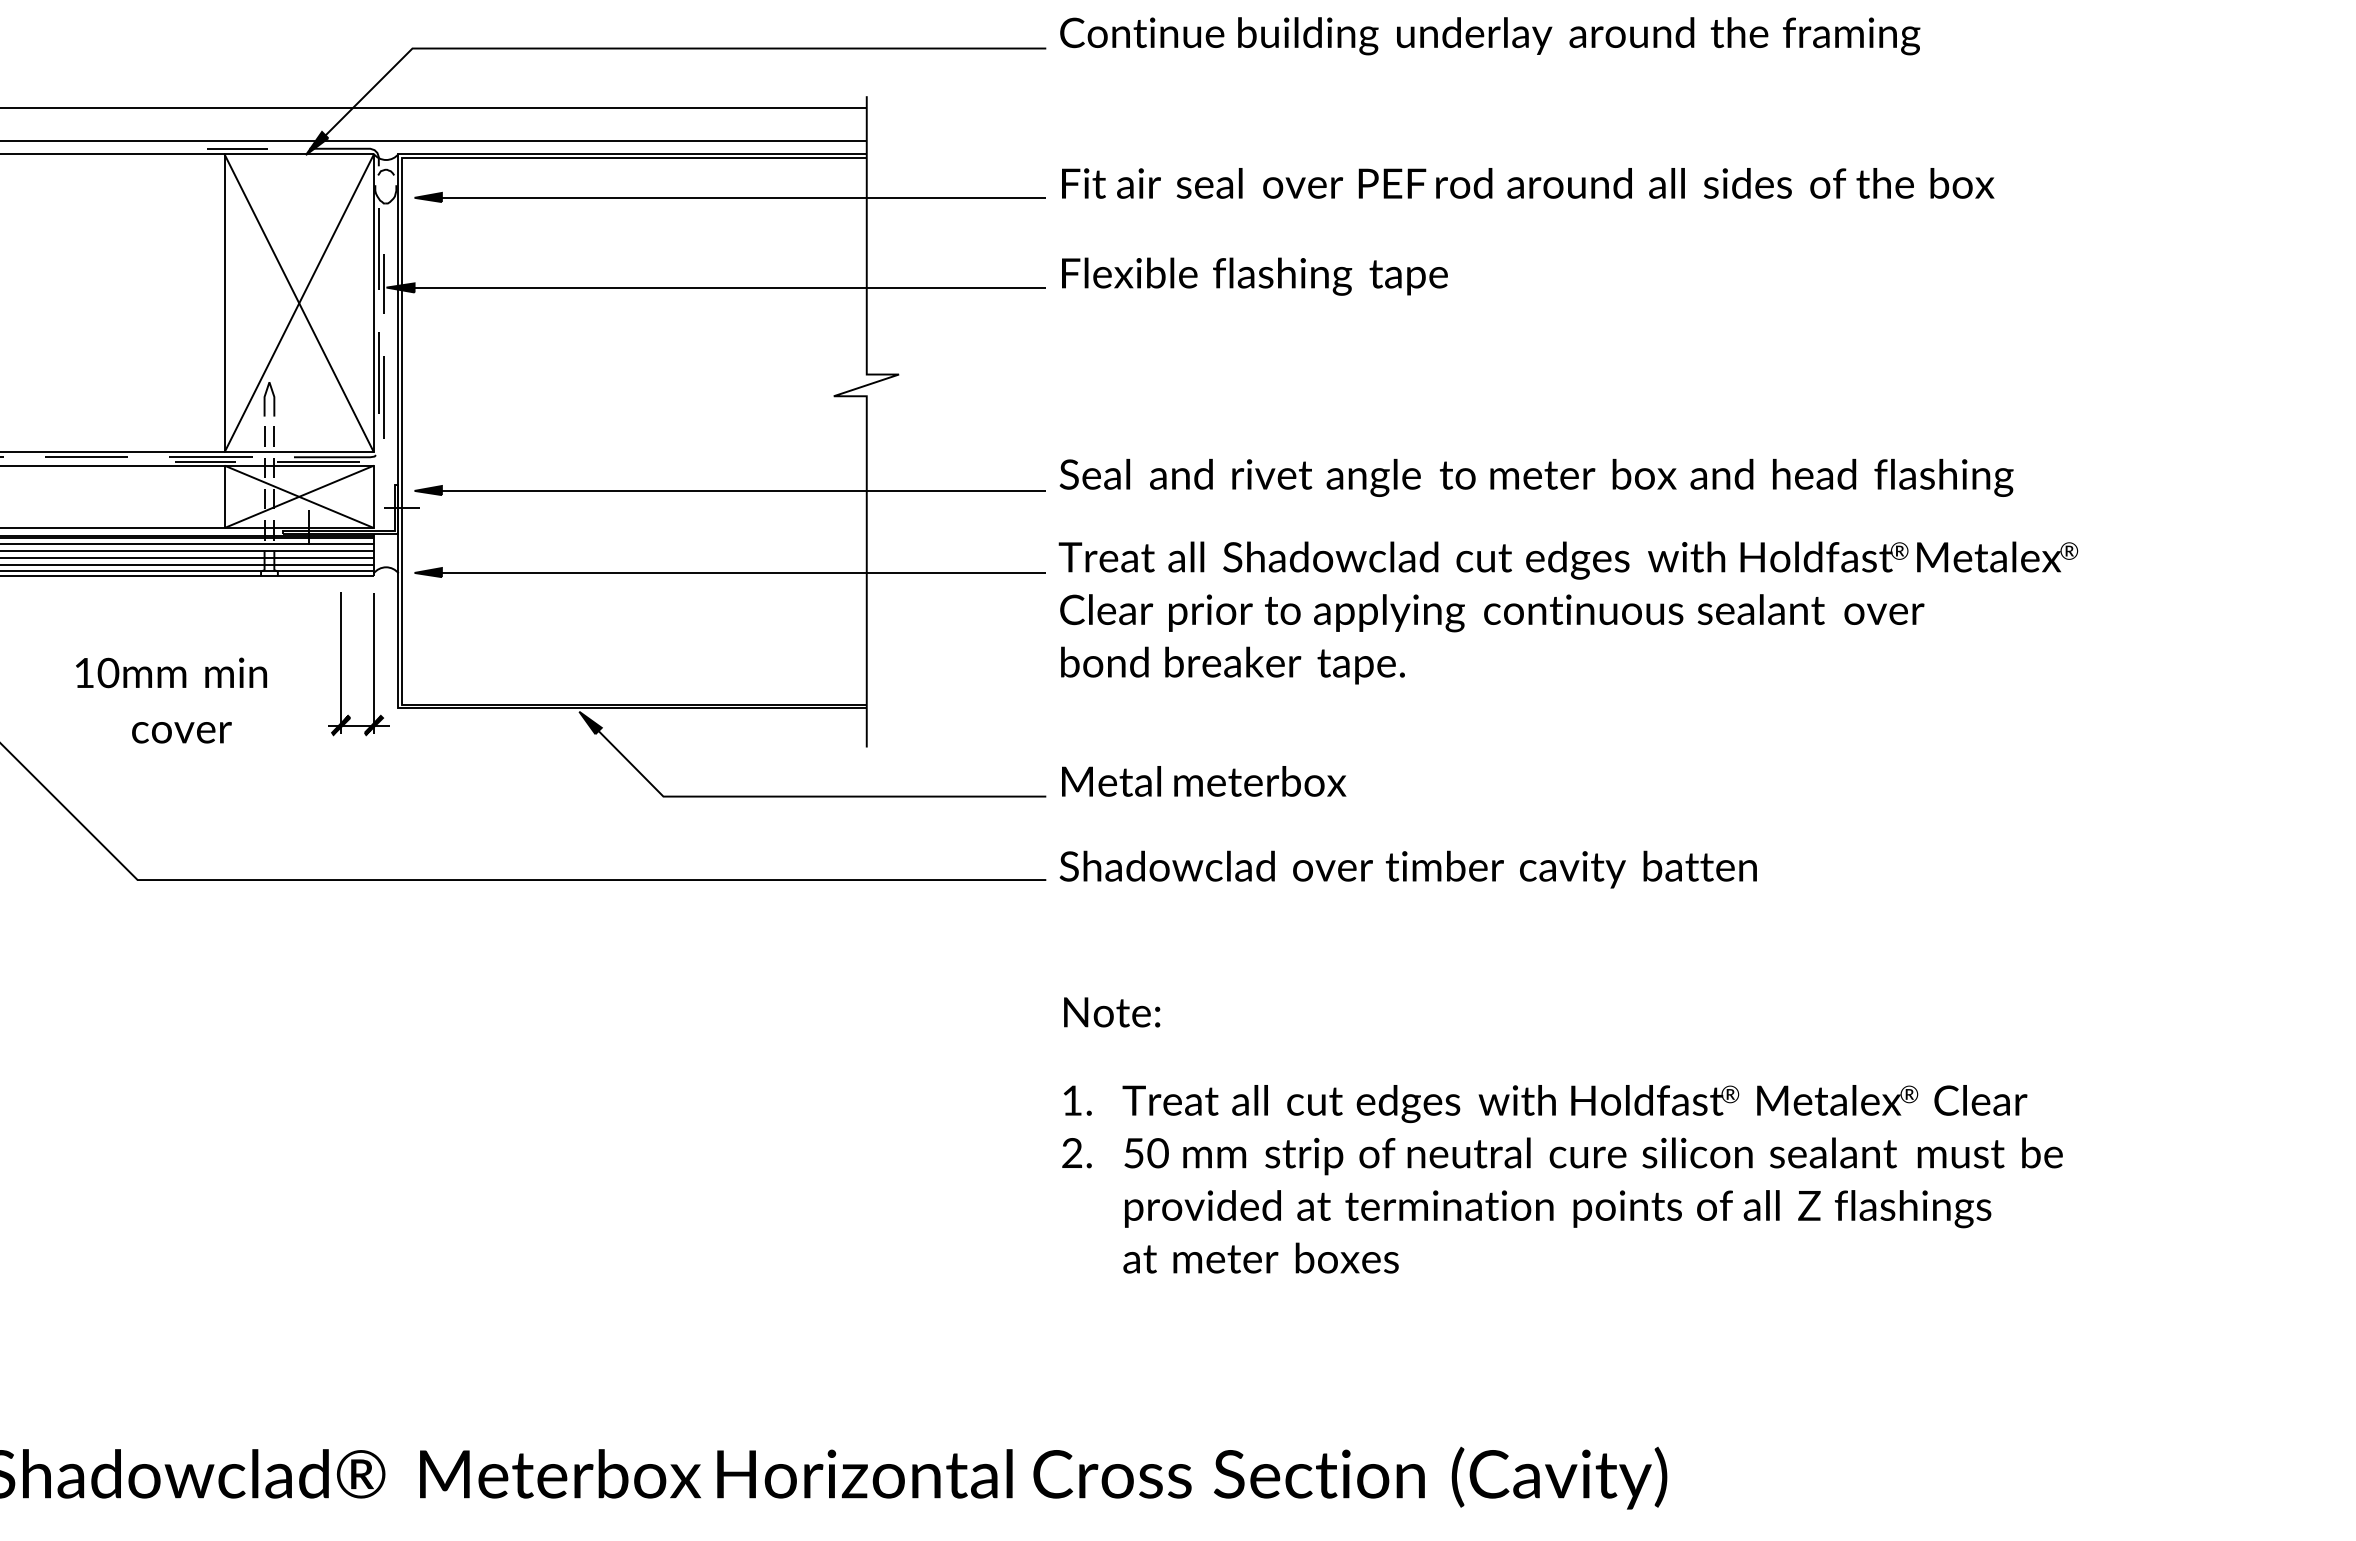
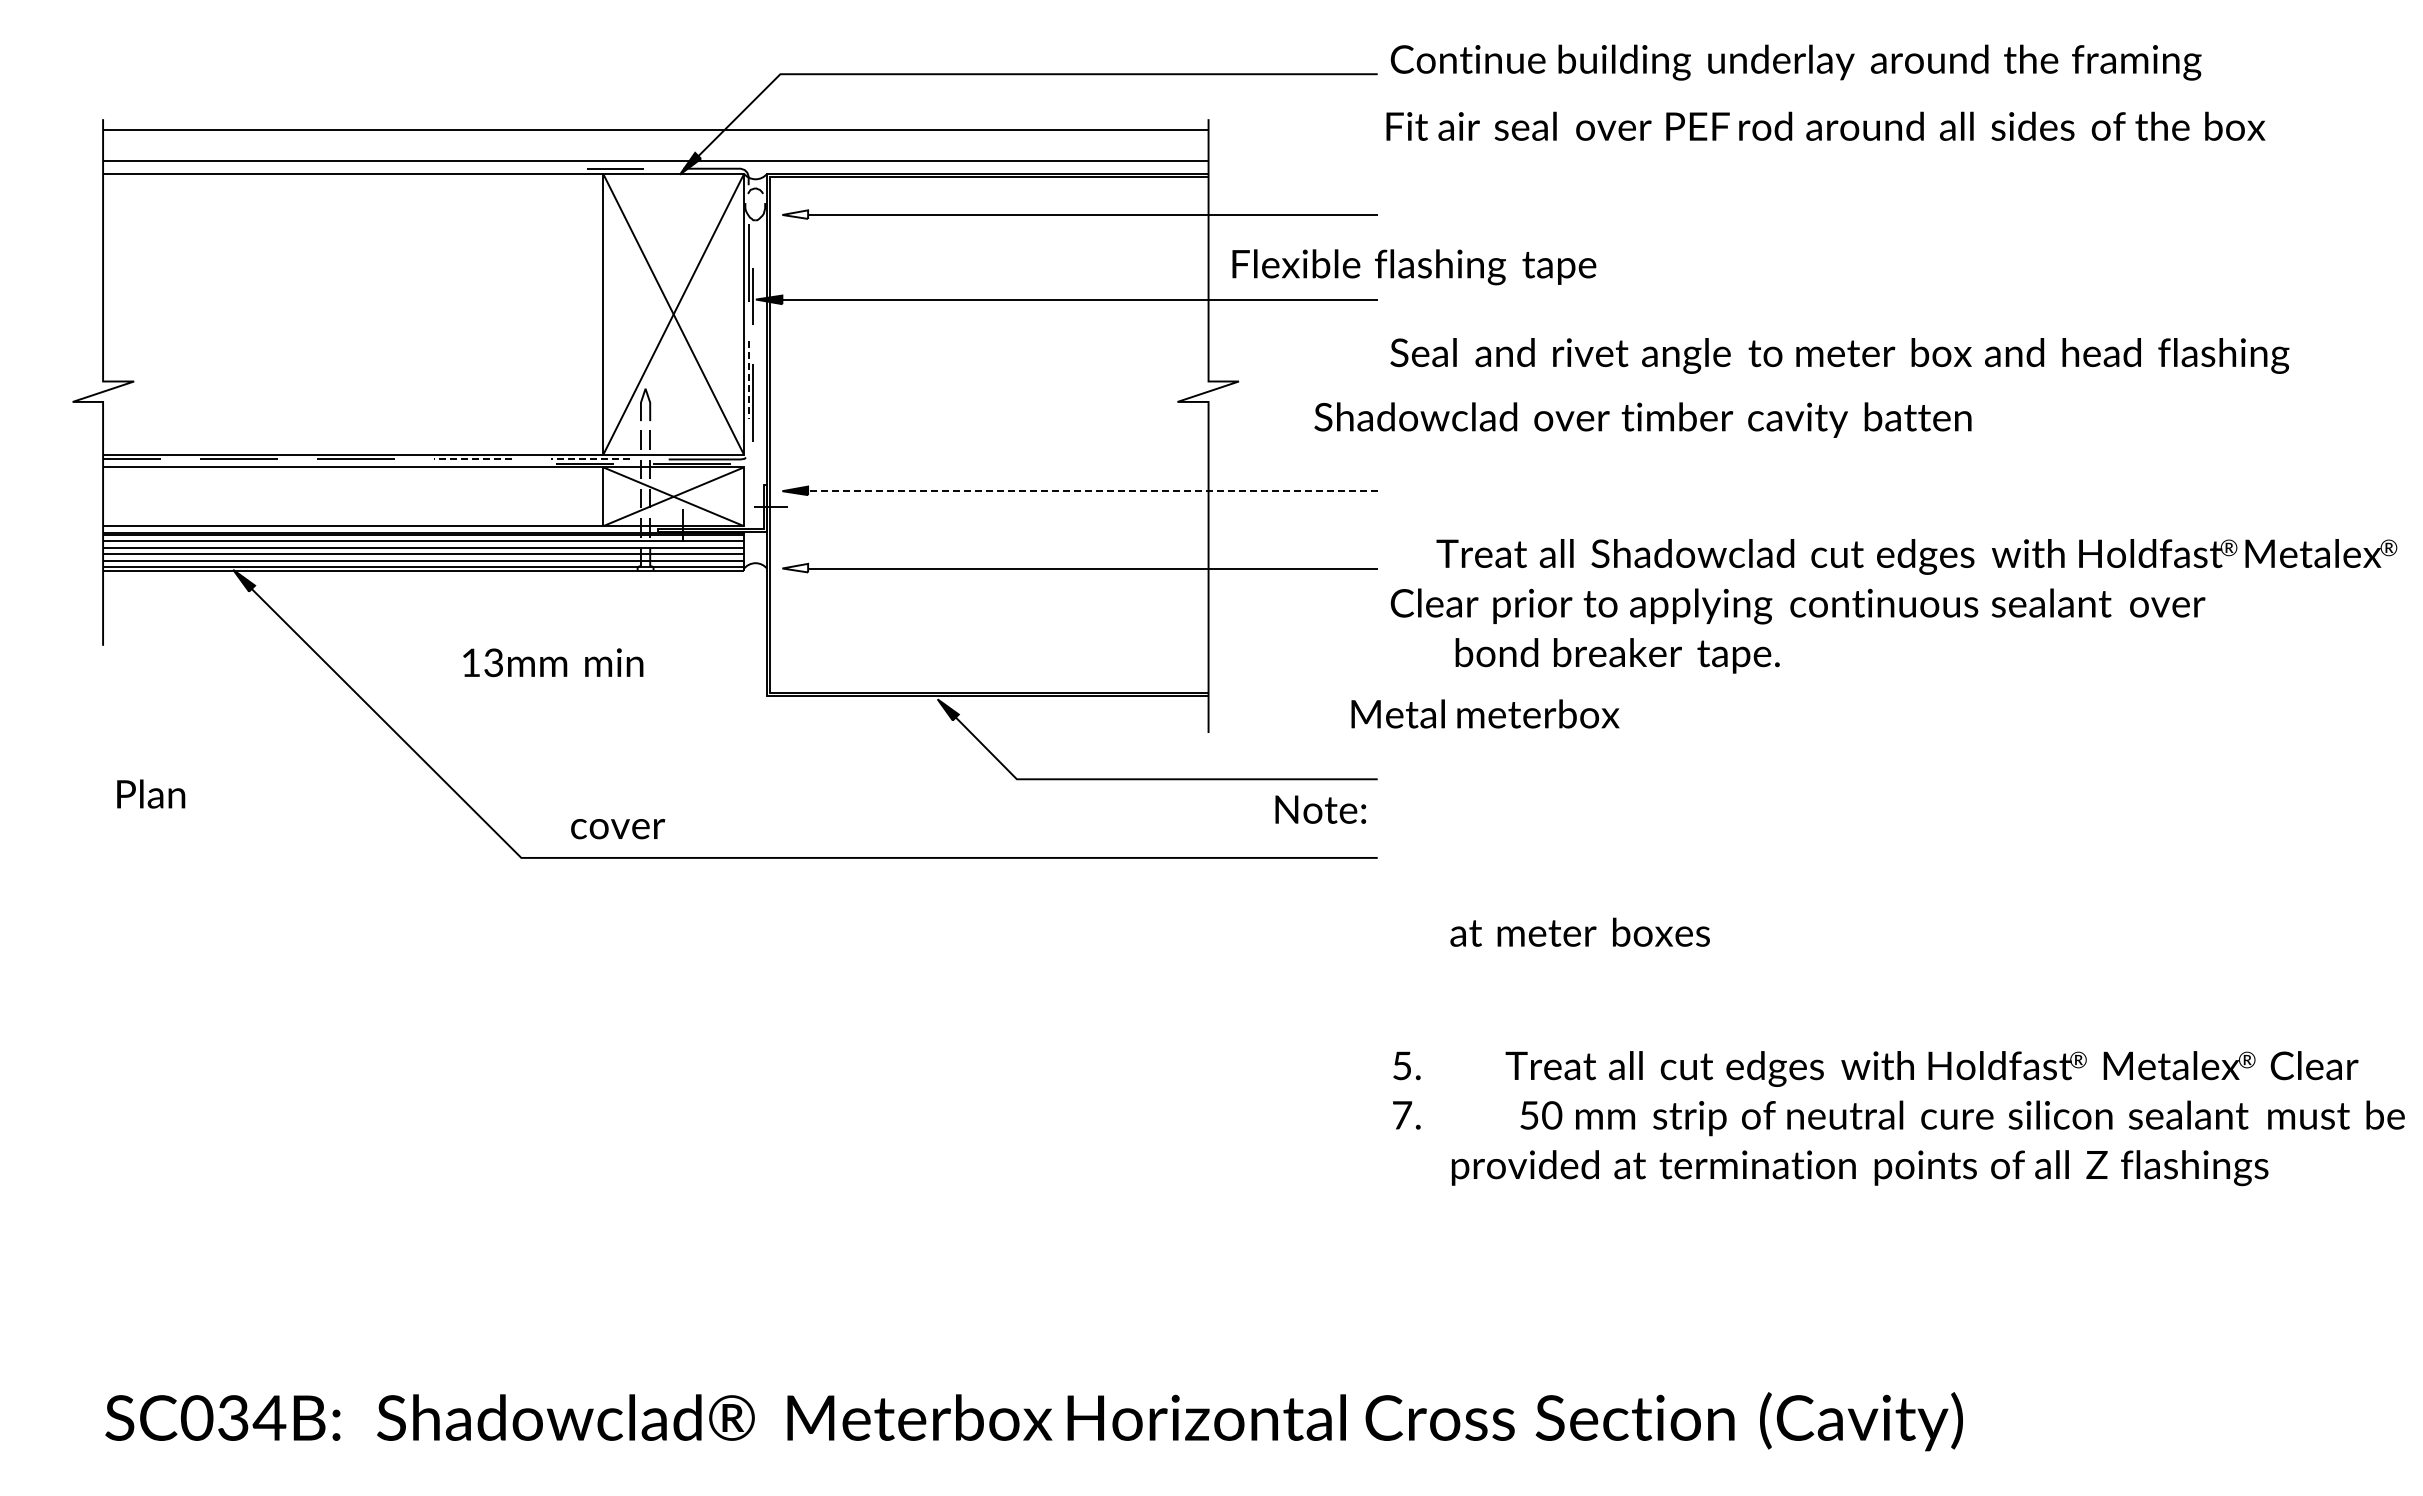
text: (1527, 182) -> (1825, 125), moved
fill: (428, 197) -> (795, 214), removed
text: (1255, 276) -> (1414, 267), moved
line: (378, 373) -> (748, 380), solid -> dashed
line: (86, 457) -> (473, 459), solid -> dashed
line: (209, 457) -> (589, 459), solid -> dashed
text: (1536, 477) -> (1839, 355), moved
line: (743, 491) -> (1092, 491), solid -> dashed
text: (1568, 560) -> (1916, 556), moved
fill: (428, 571) -> (795, 567), removed
part: (373, 664) -> (743, 654), removed
text: (1232, 665) -> (1617, 655), moved
text: (108, 672) -> (493, 662), 10mm -> 13mm
text: (182, 733) -> (618, 829), moved
text: (1204, 780) -> (1485, 713), moved
text: (1407, 868) -> (1642, 419), moved
text: (1111, 1012) -> (1320, 809), moved
text: (1071, 1100) -> (1401, 1065), 1. -> 5.
text: (1574, 1103) -> (1931, 1068), moved
text: (1072, 1153) -> (1402, 1115), 2. -> 7.
text: (1593, 1156) -> (1962, 1118), moved
text: (1260, 1257) -> (1579, 931), moved

